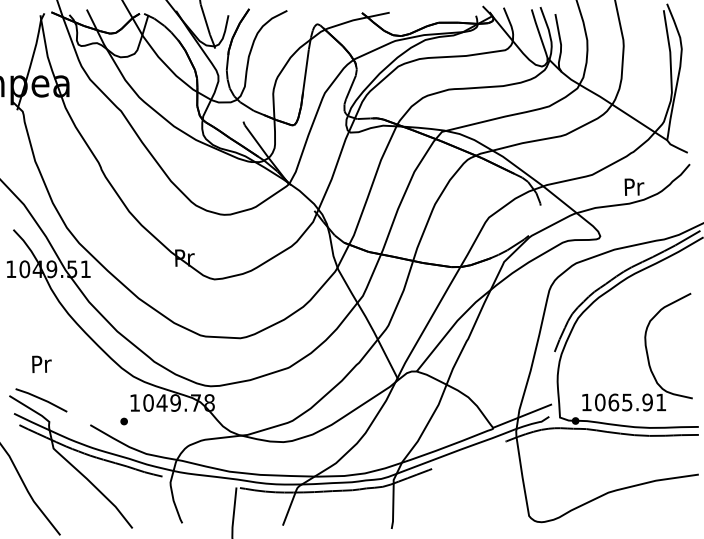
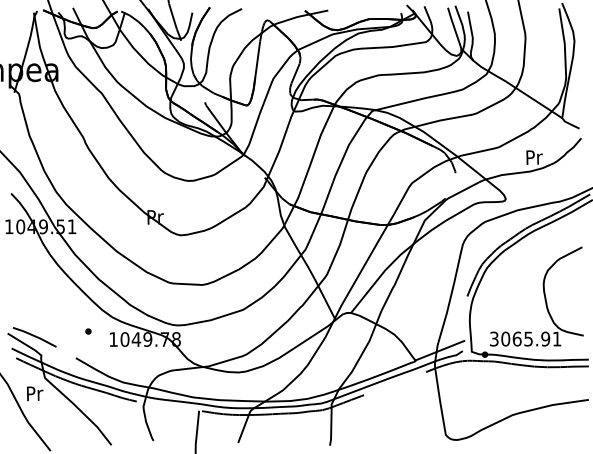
text: (41, 363) -> (34, 393), moved
text: (586, 402) -> (494, 339), 1065.91 -> 3065.91
part: (123, 421) -> (87, 331), moved

